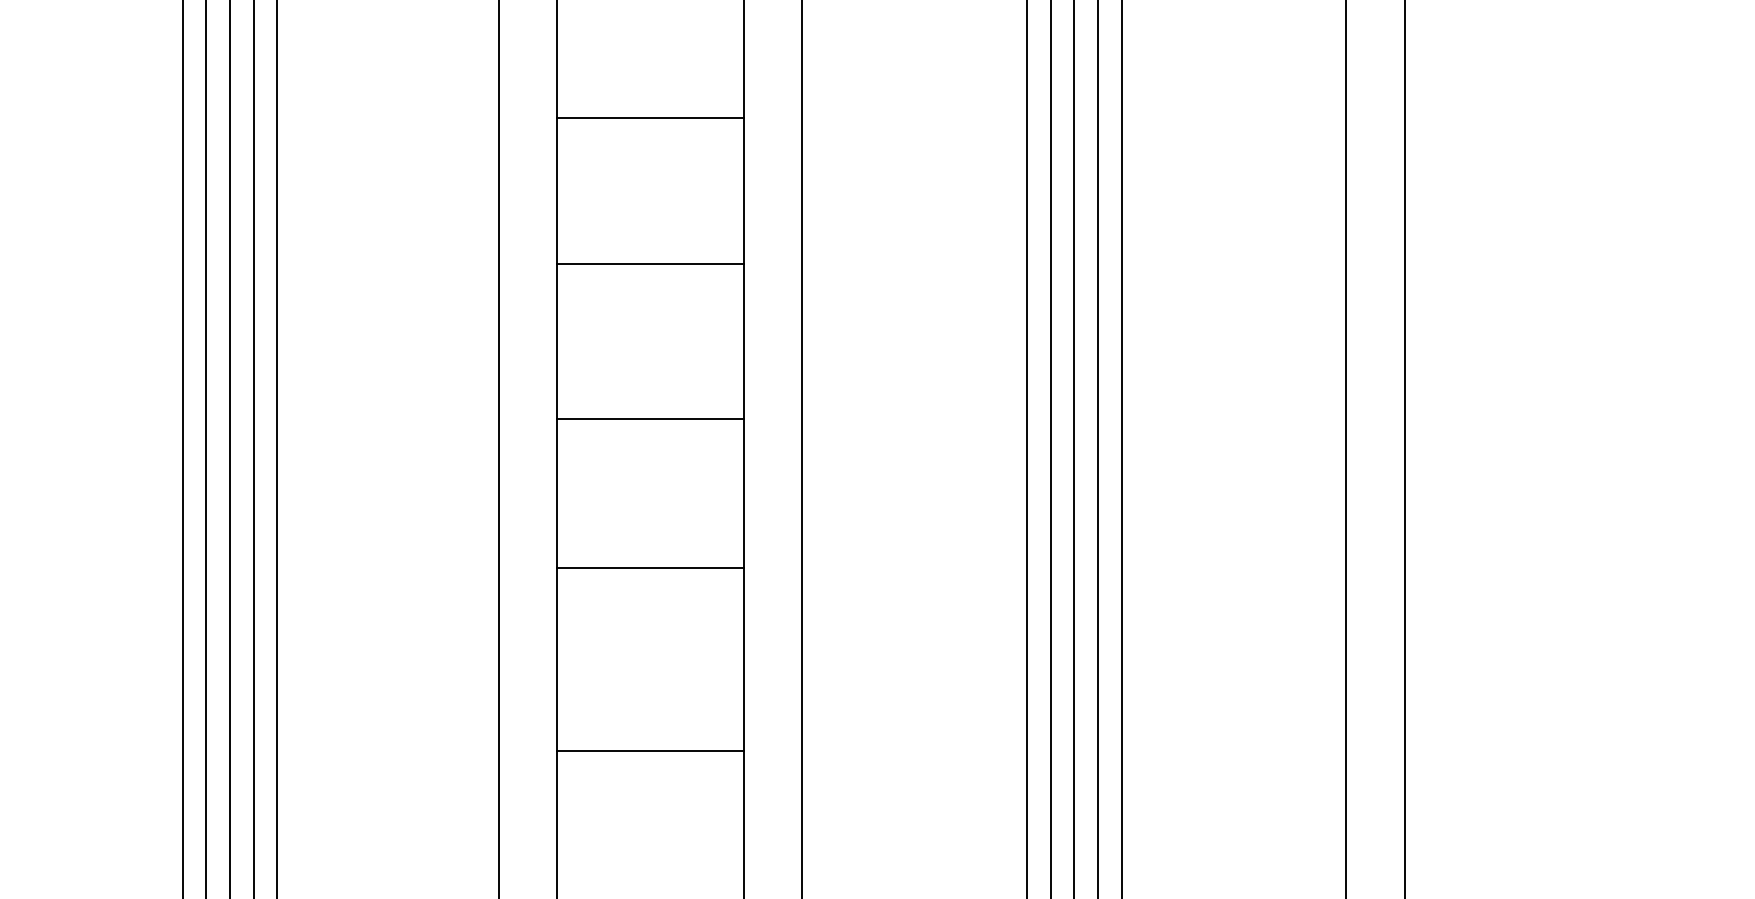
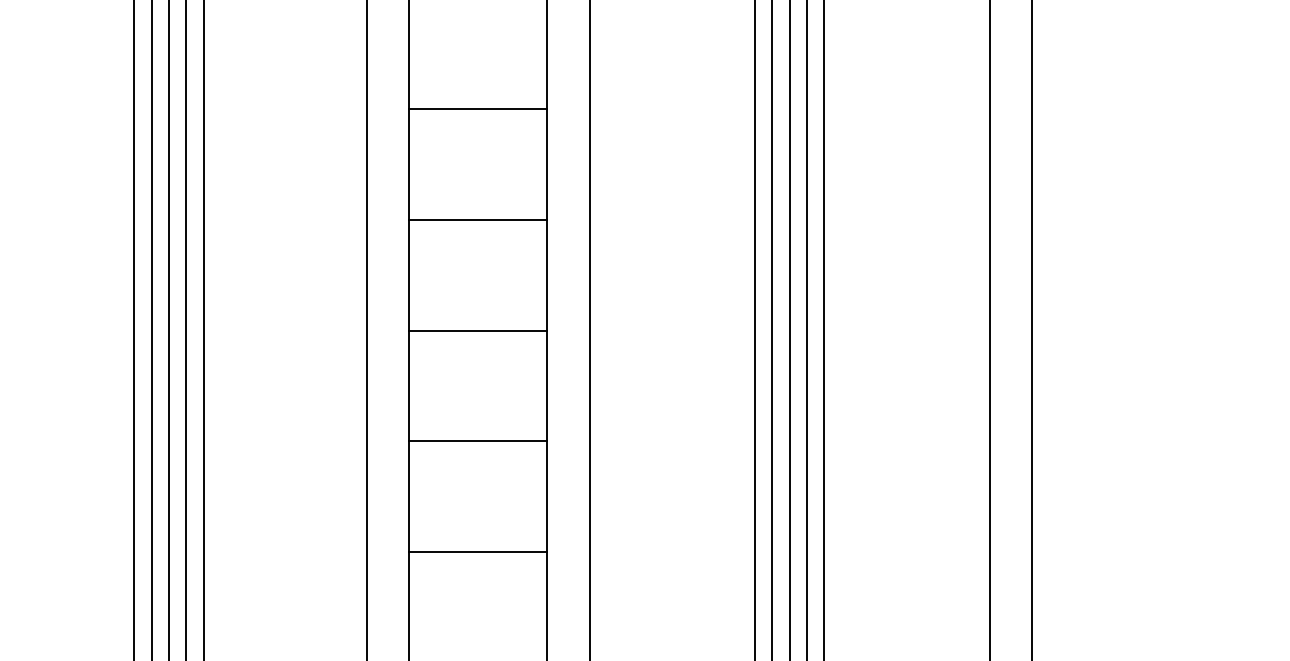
line: (649, 117) -> (477, 109), moved
line: (649, 264) -> (477, 220), moved
line: (649, 418) -> (477, 330), moved
line: (649, 568) -> (477, 441), moved

